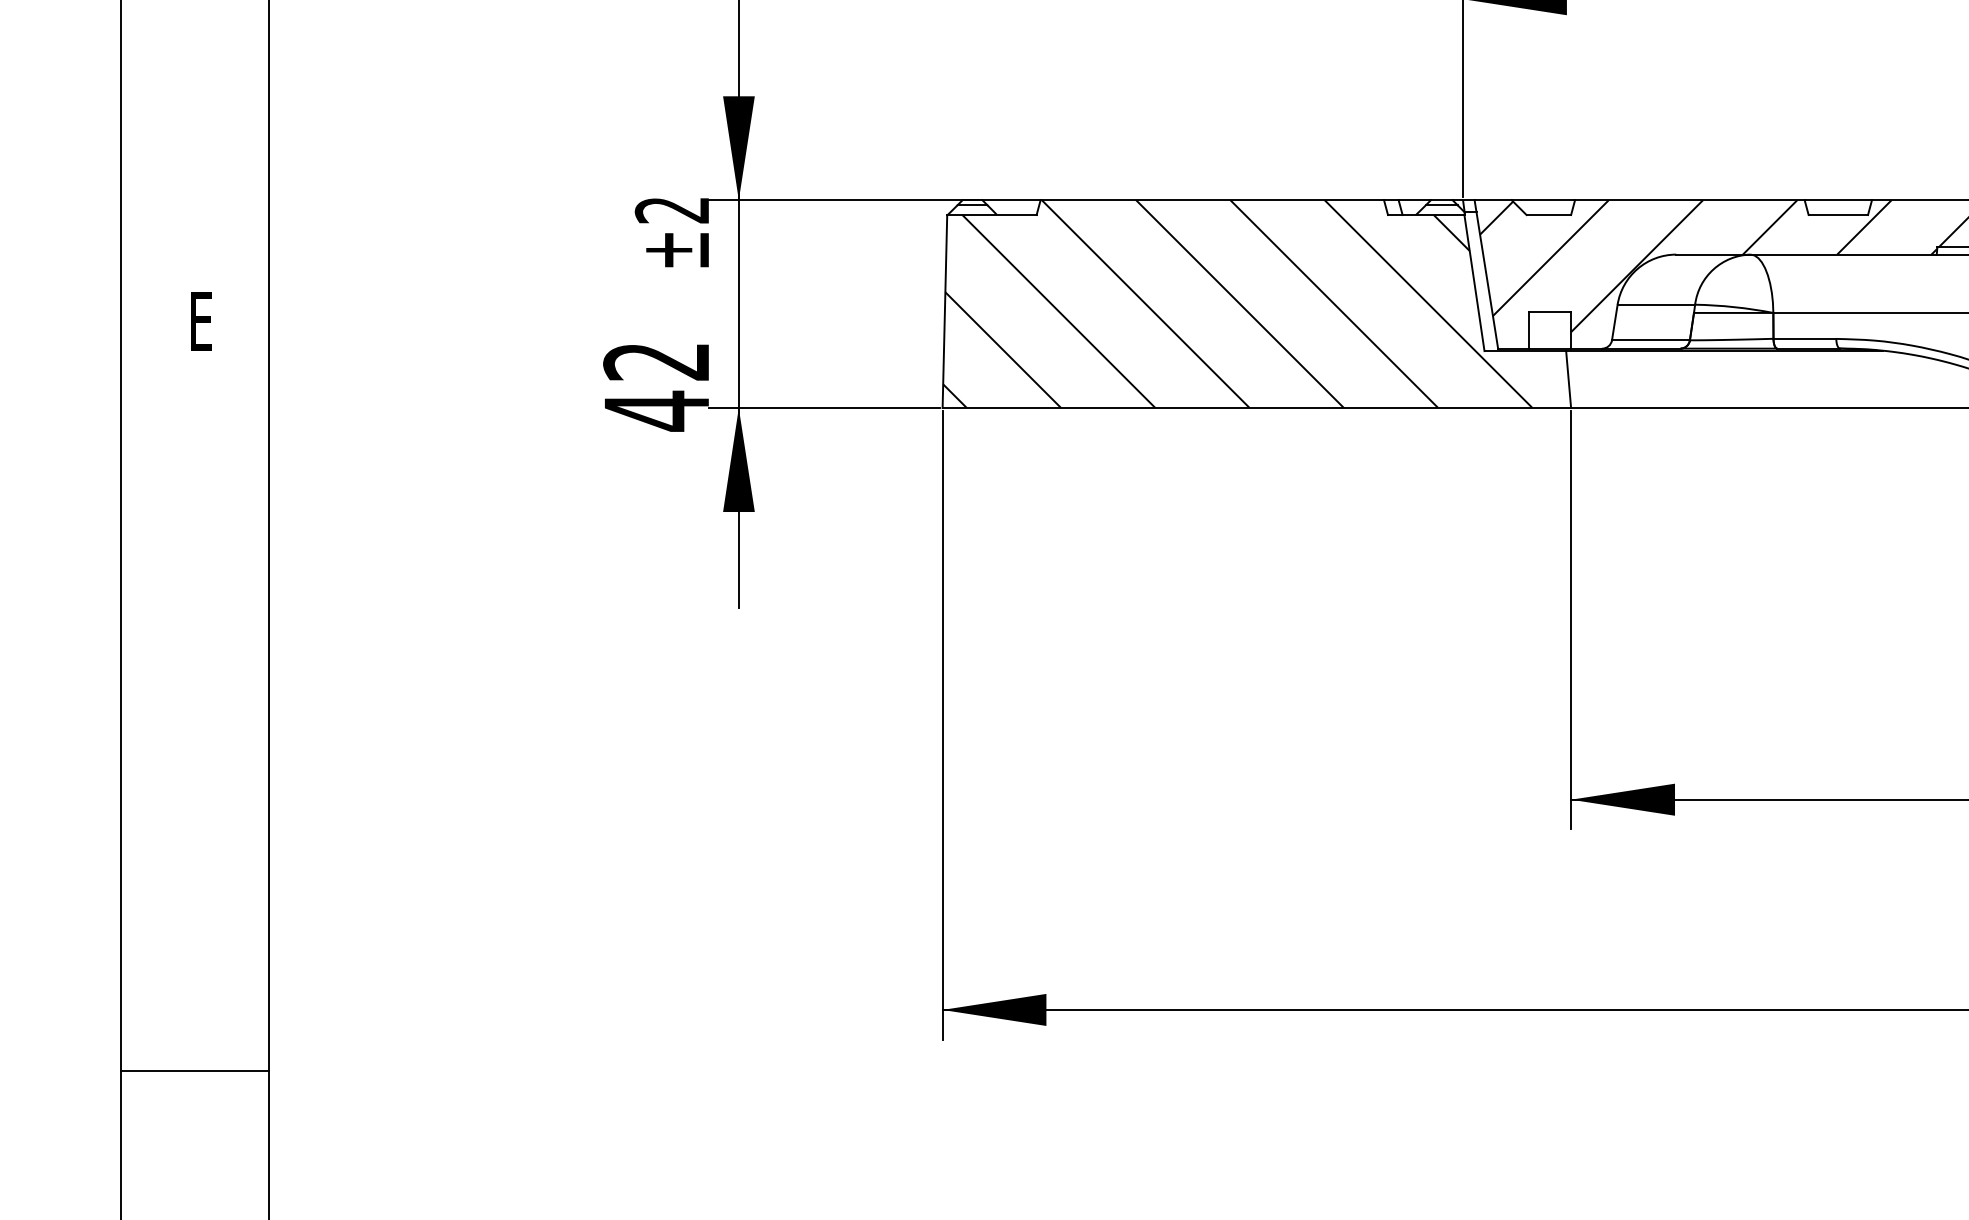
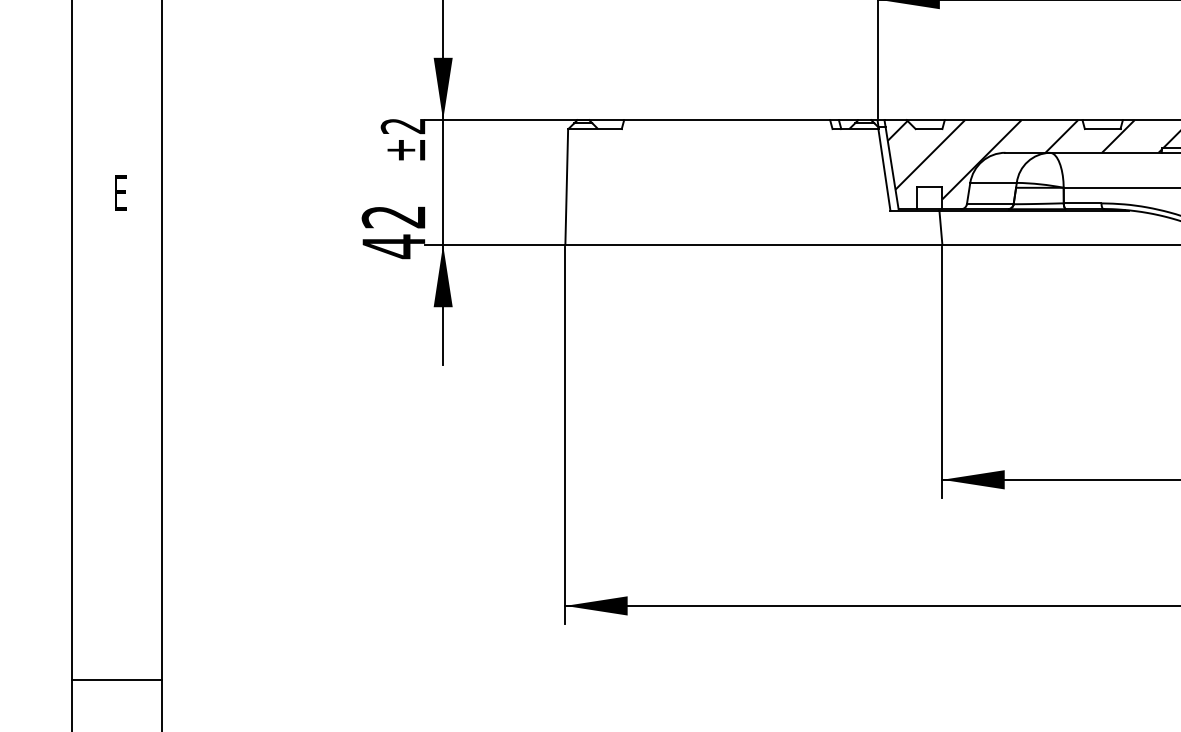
hatch: (1237, 304) -> (742, 182), removed
line: (194, 1070) -> (116, 680), moved

